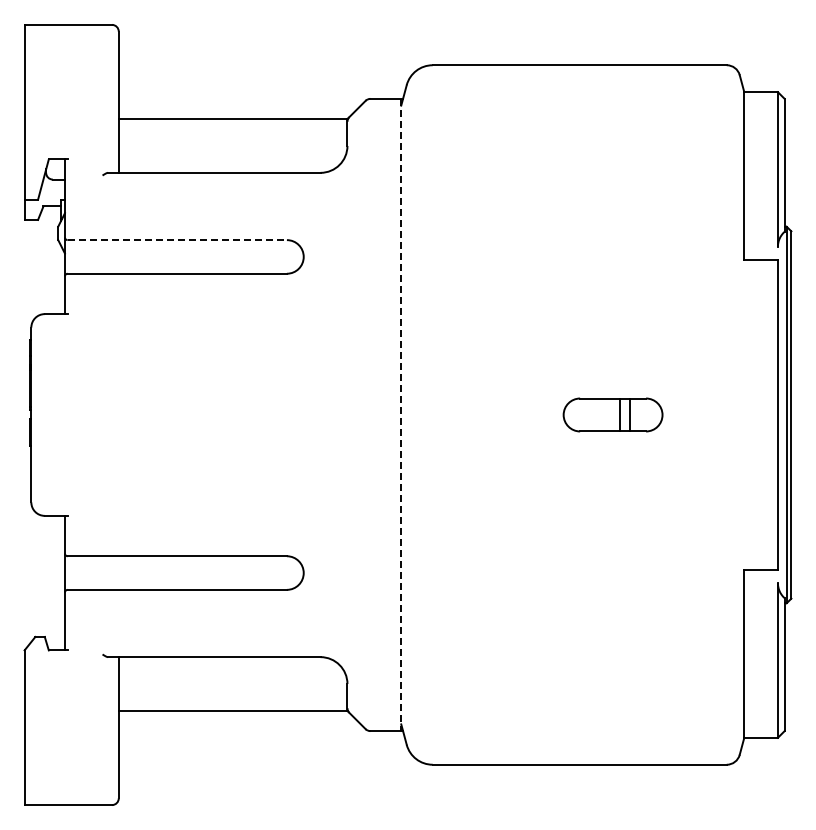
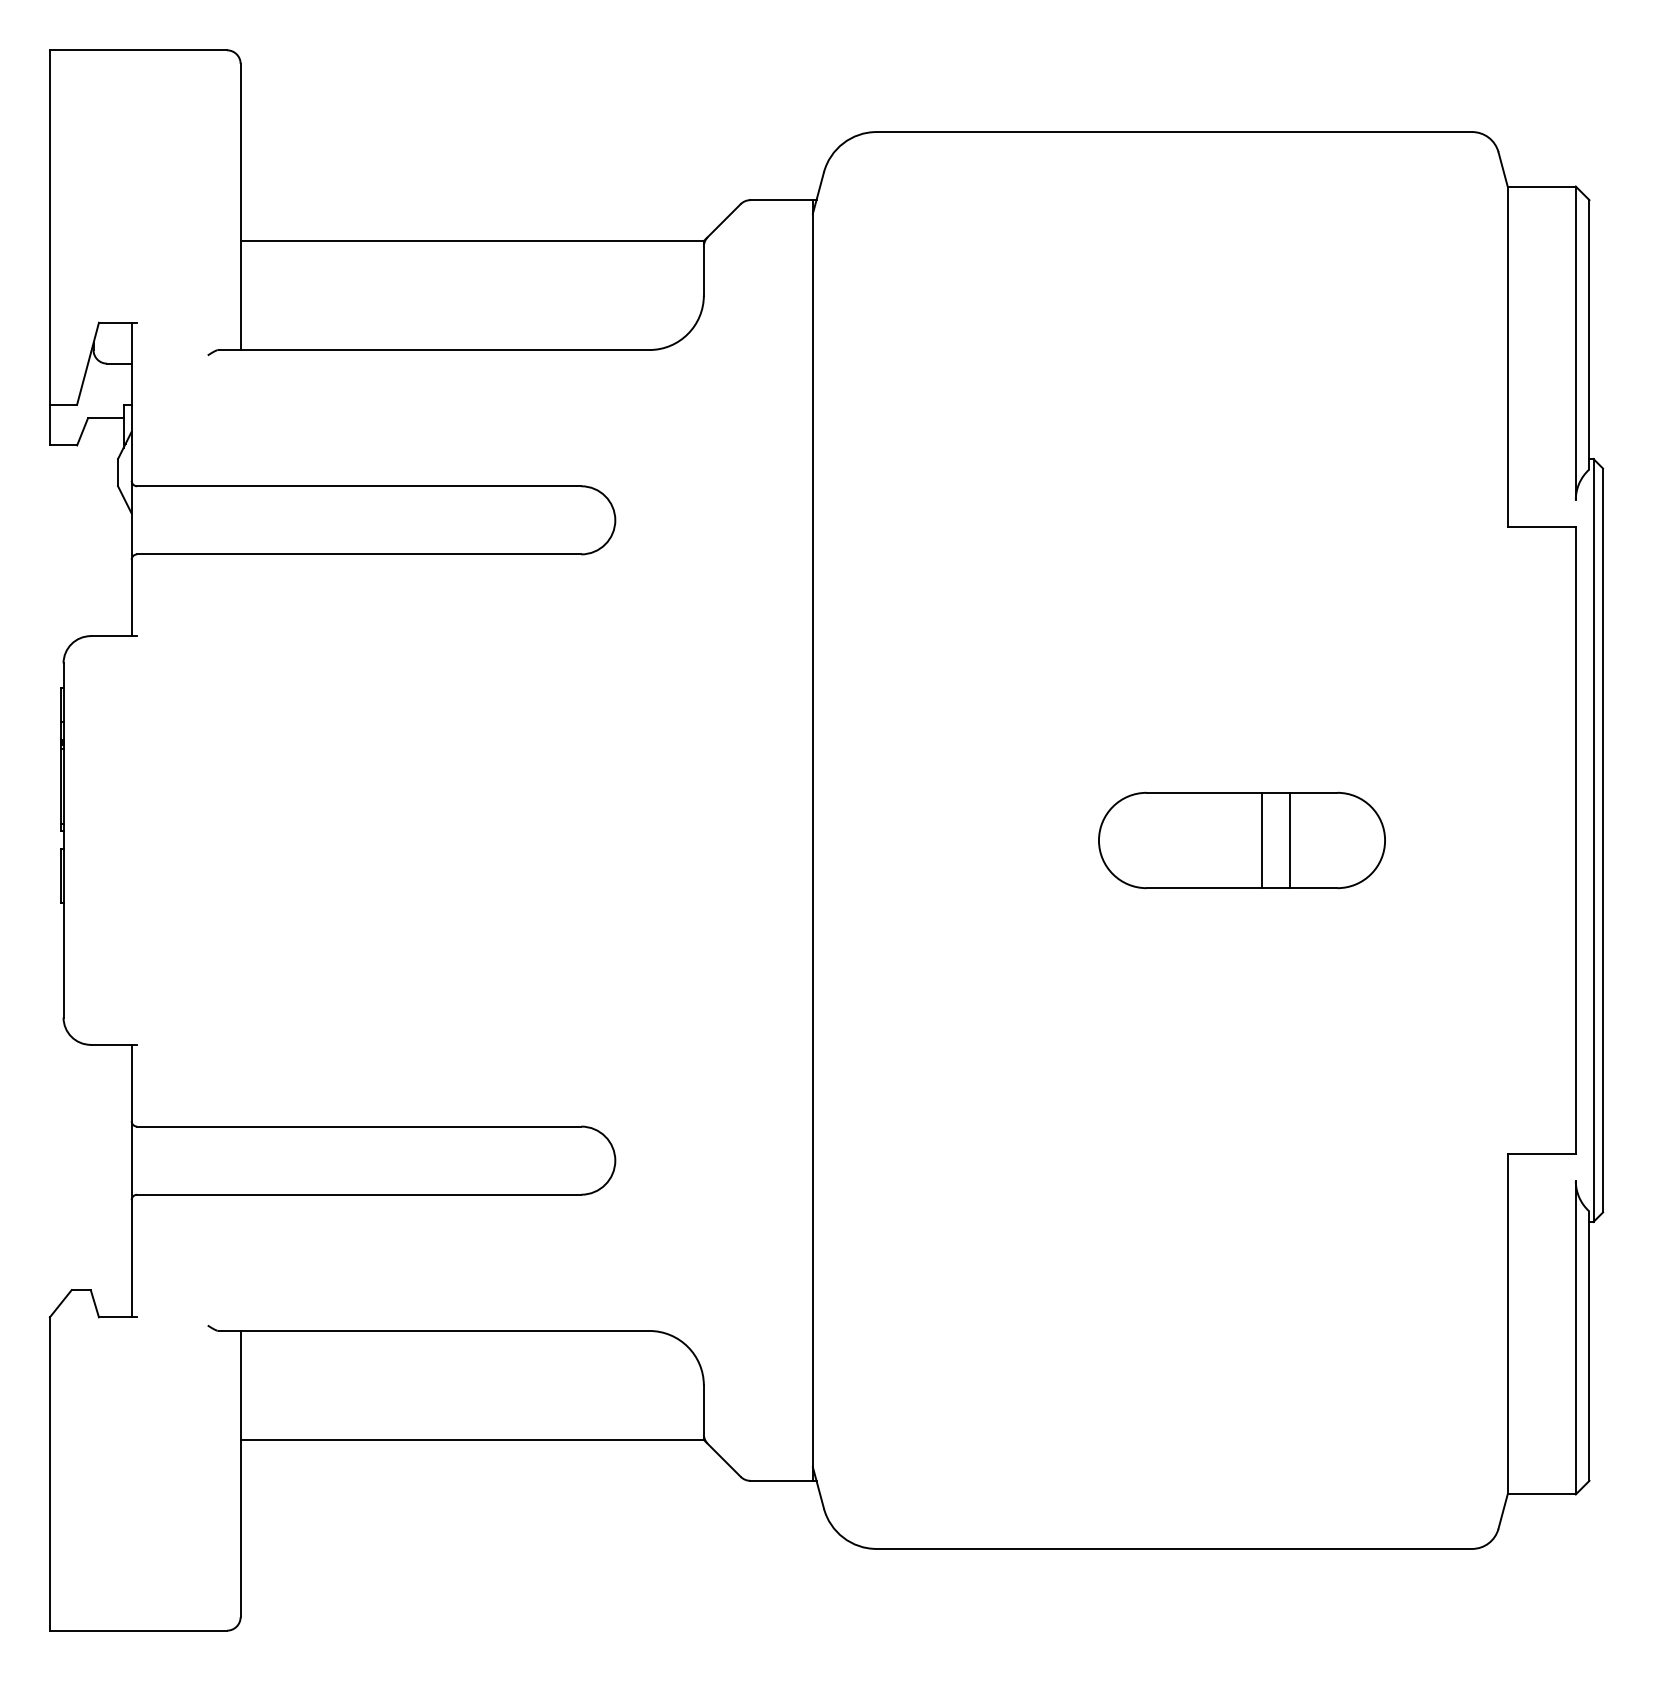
line: (177, 240) -> (359, 487), dashed -> solid
part: (612, 414) -> (1240, 839), size x1.43
line: (401, 415) -> (813, 841), dashed -> solid

